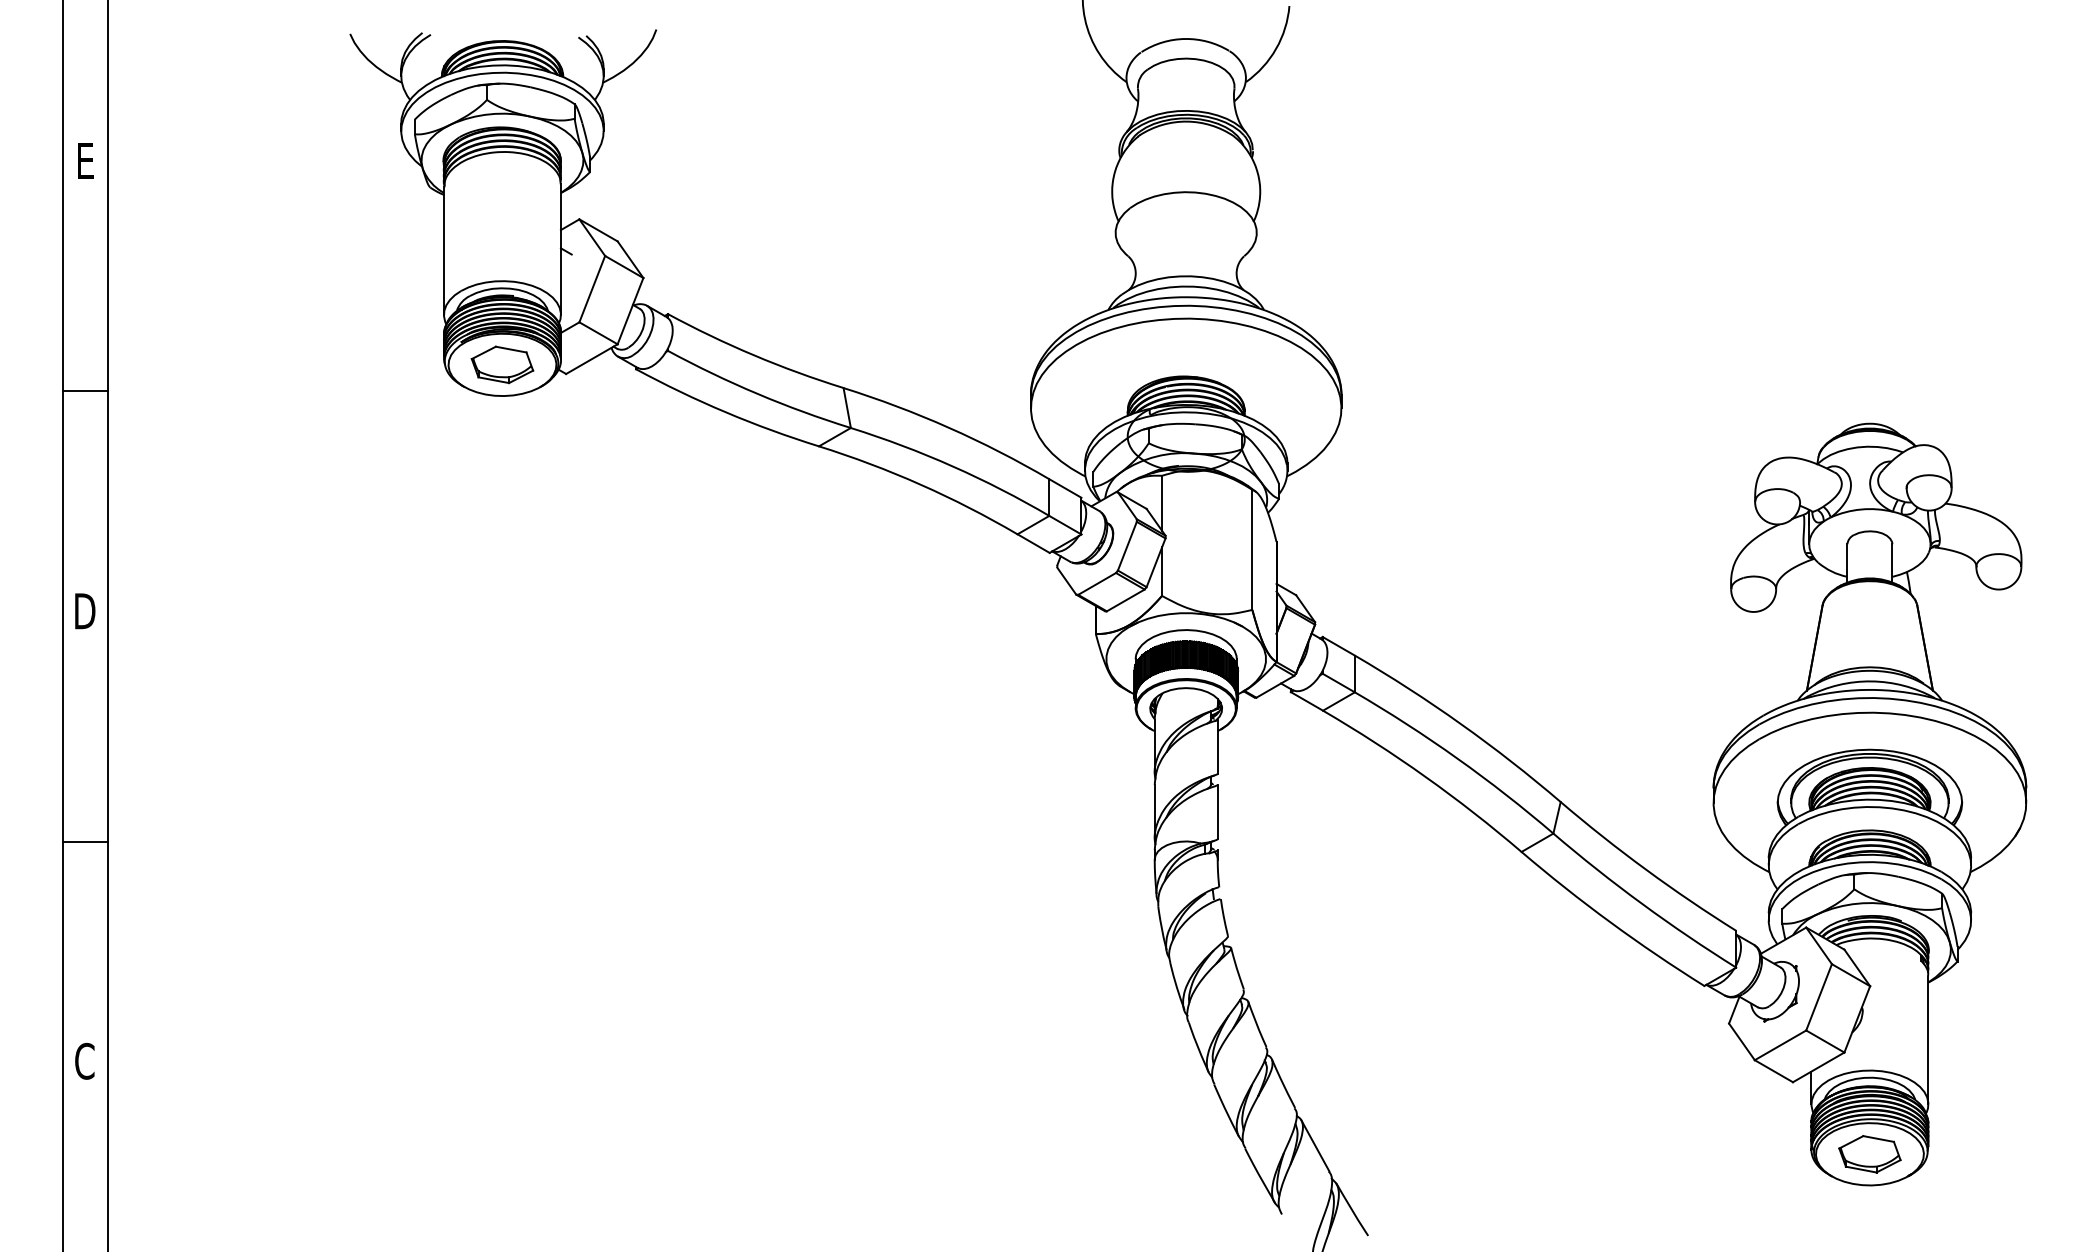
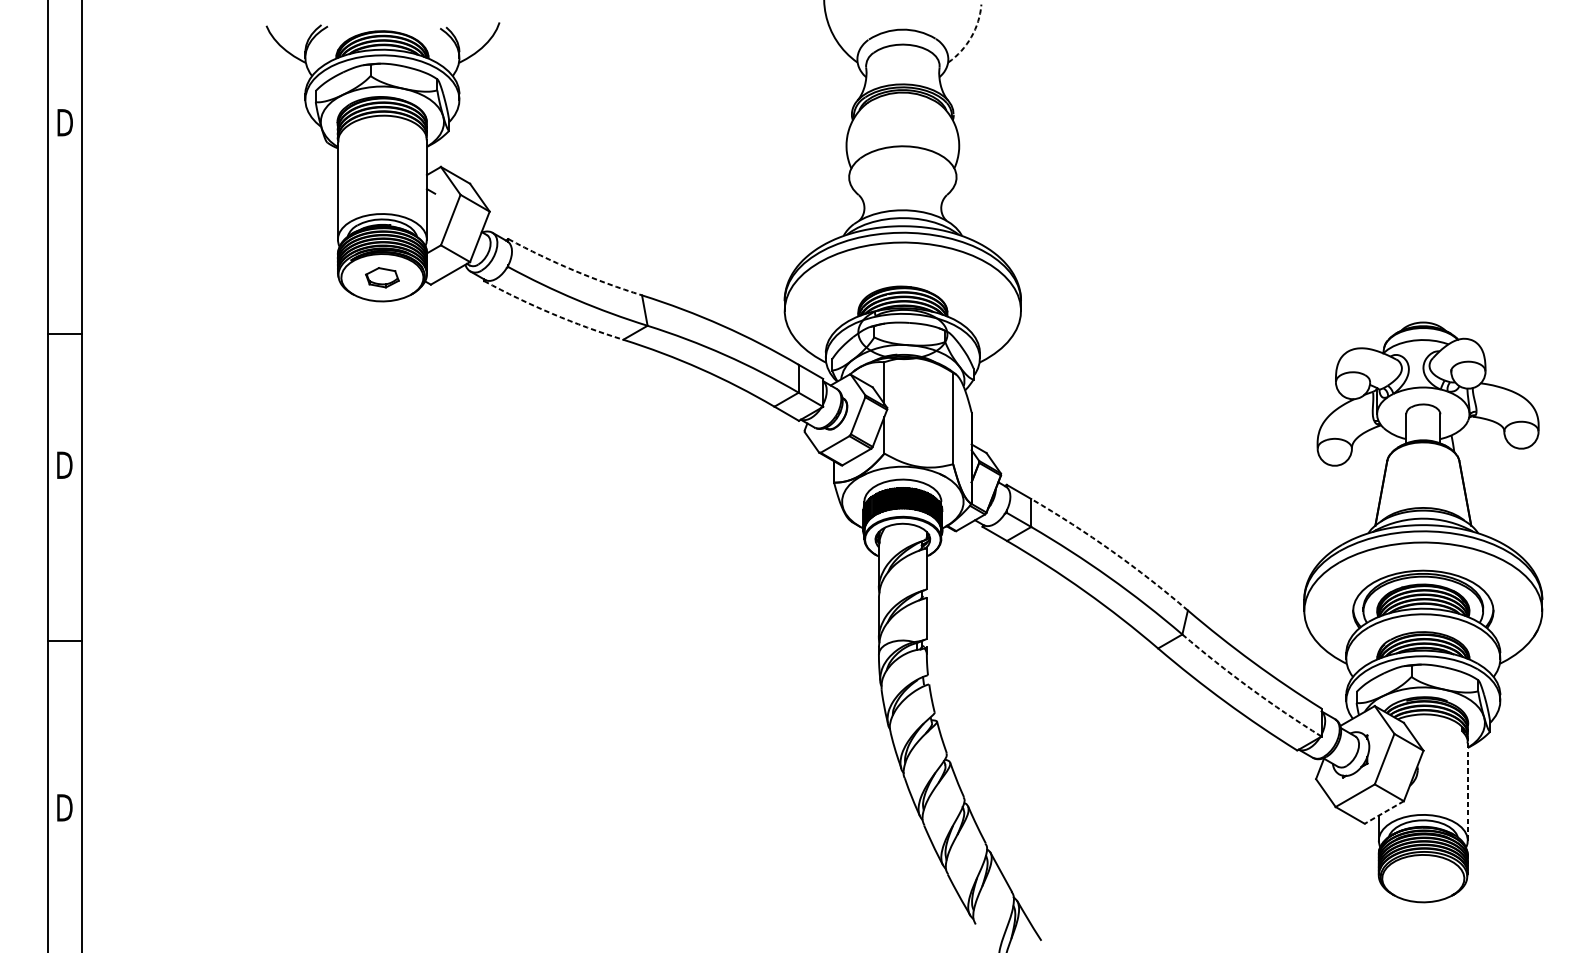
arc: (1276, 48) -> (971, 36), solid -> dashed
text: (85, 161) -> (65, 122), E -> D
arc: (754, 355) -> (574, 270), solid -> dashed
part: (502, 364) -> (382, 277), size x0.7
line: (84, 391) -> (64, 333), moved
arc: (725, 412) -> (552, 313), solid -> dashed
arc: (1461, 724) -> (1112, 551), solid -> dashed
arc: (1642, 904) -> (1250, 688), solid -> dashed
line: (1928, 1040) -> (1467, 792), solid -> dashed
text: (85, 1060) -> (65, 807), C -> D
line: (1818, 1067) -> (1384, 812), solid -> dashed
part: (1869, 1154) -> (1422, 878), removed

